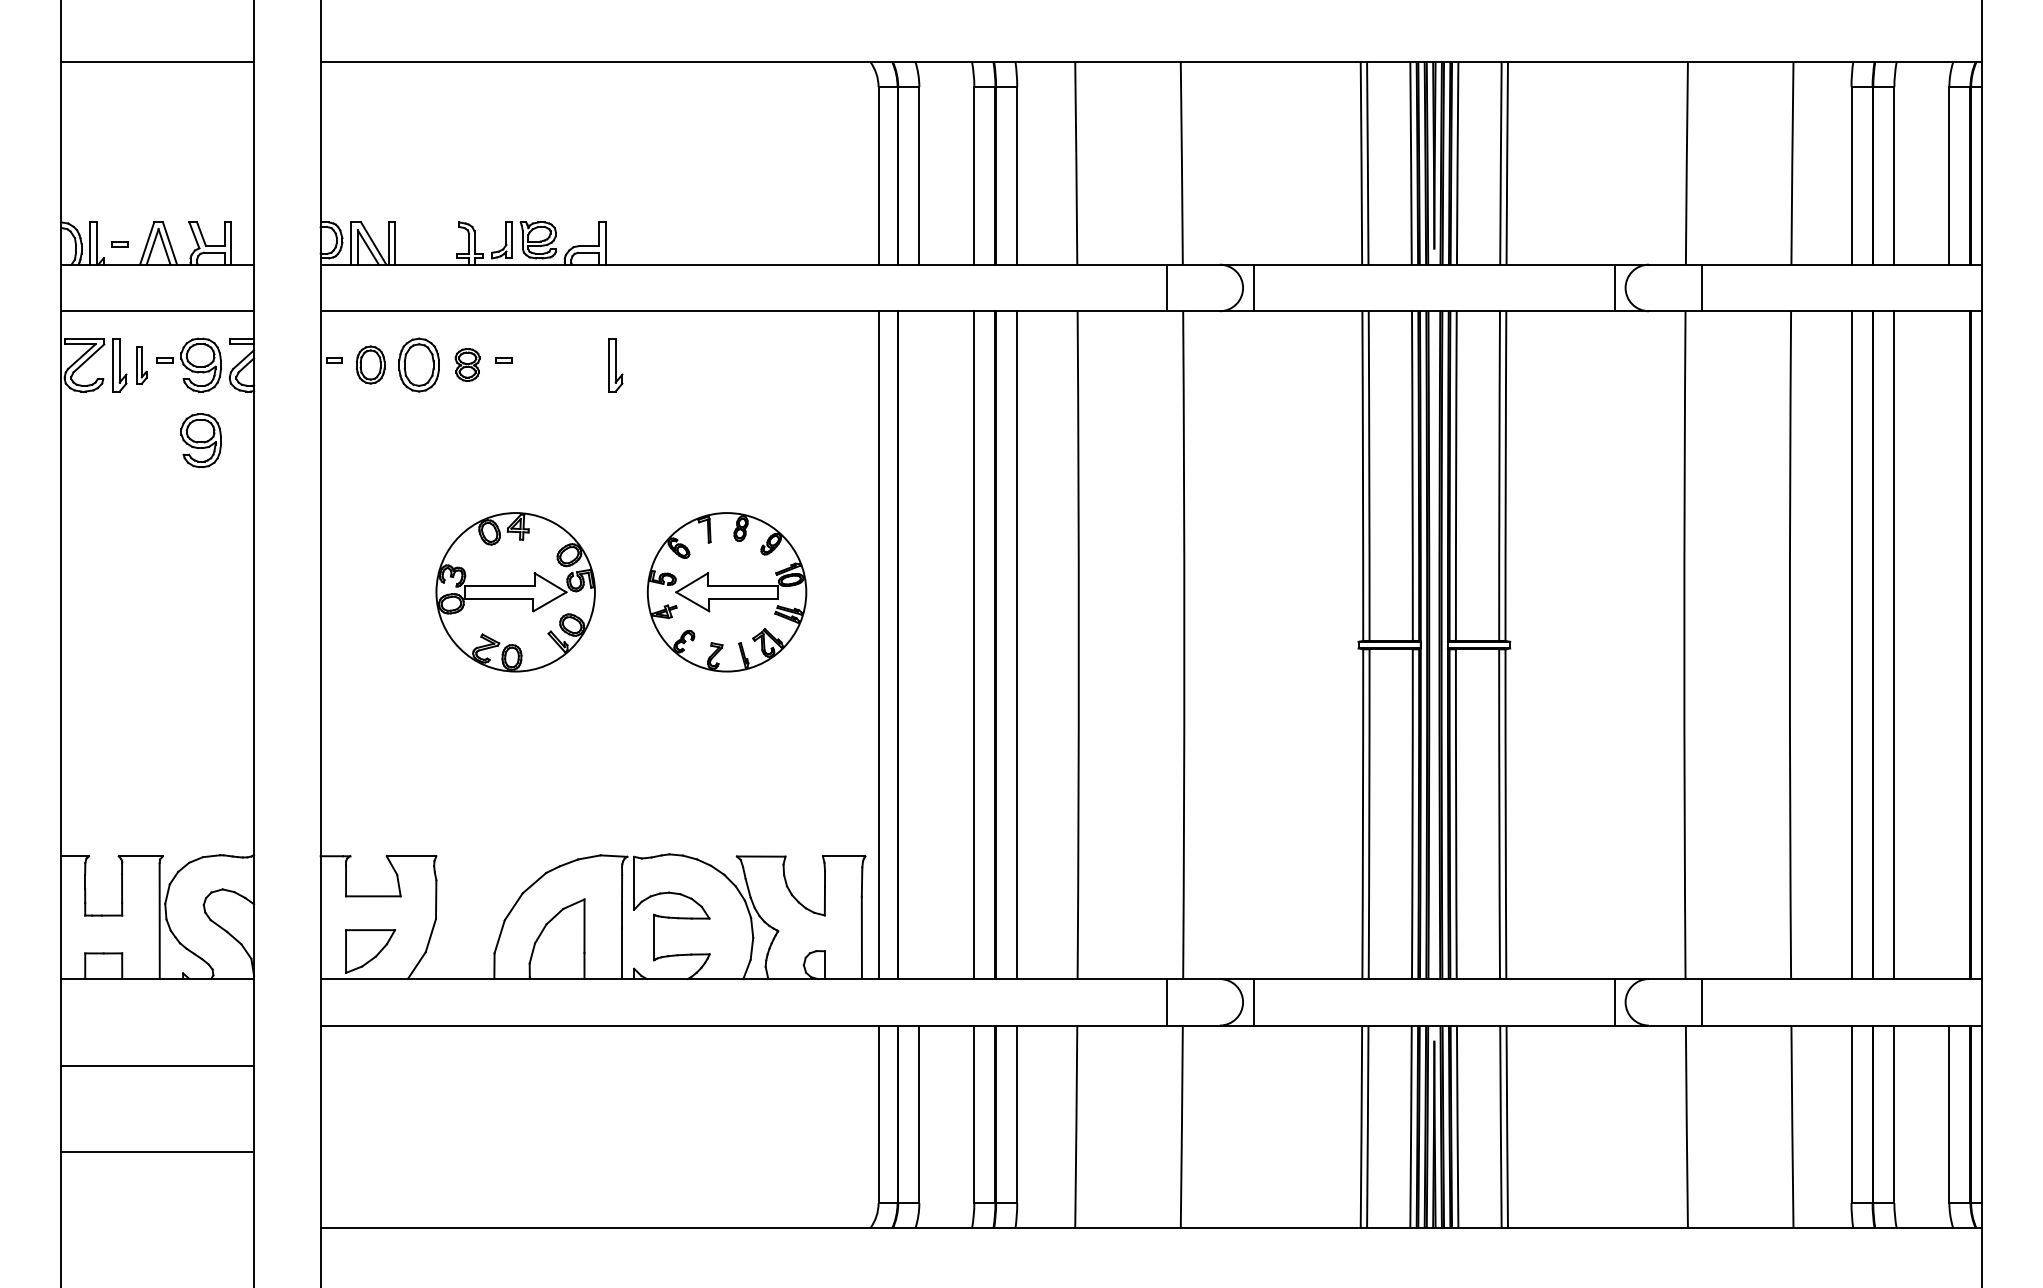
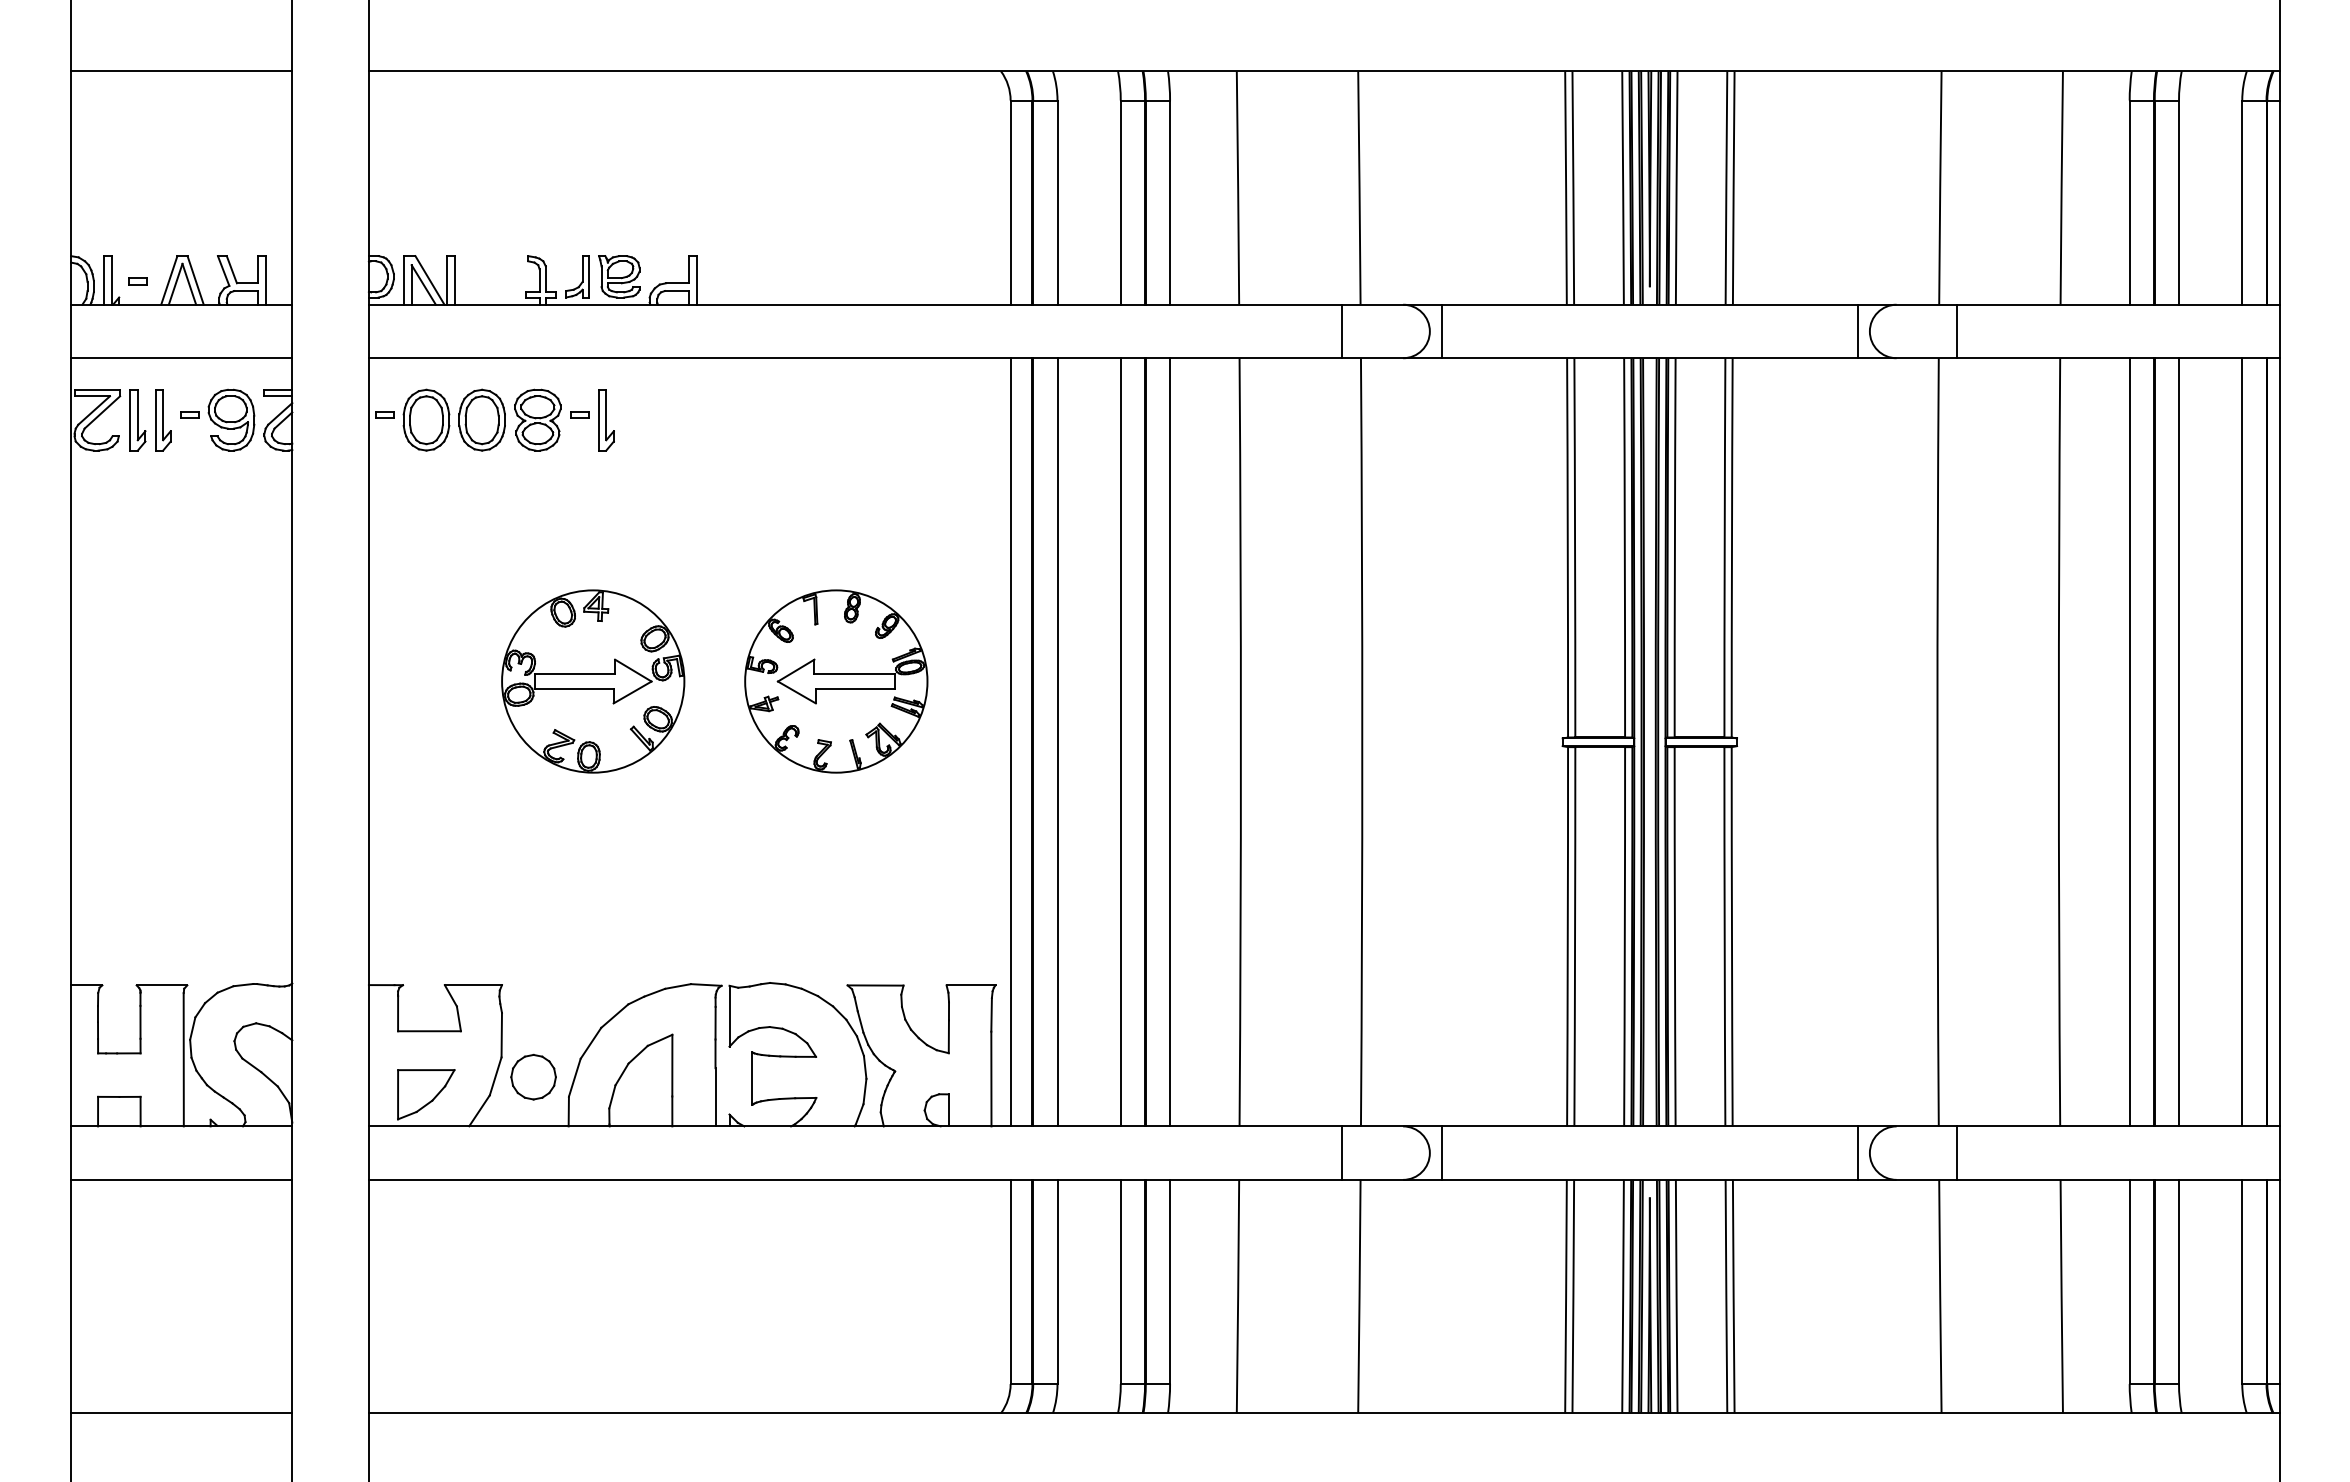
part: (370, 364) -> (426, 419), size x1.43
part: (467, 364) -> (537, 419), size x1.67
part: (142, 365) -> (163, 420), size x1.43
part: (615, 365) -> (606, 420), moved
part: (201, 440) -> (231, 506), removed
line: (919, 645) -> (1057, 742), added
line: (1949, 645) -> (2242, 742), added
part: (463, 935) -> (533, 1076), added
line: (157, 1065) -> (181, 1179), moved
line: (157, 1152) -> (181, 1413), moved

